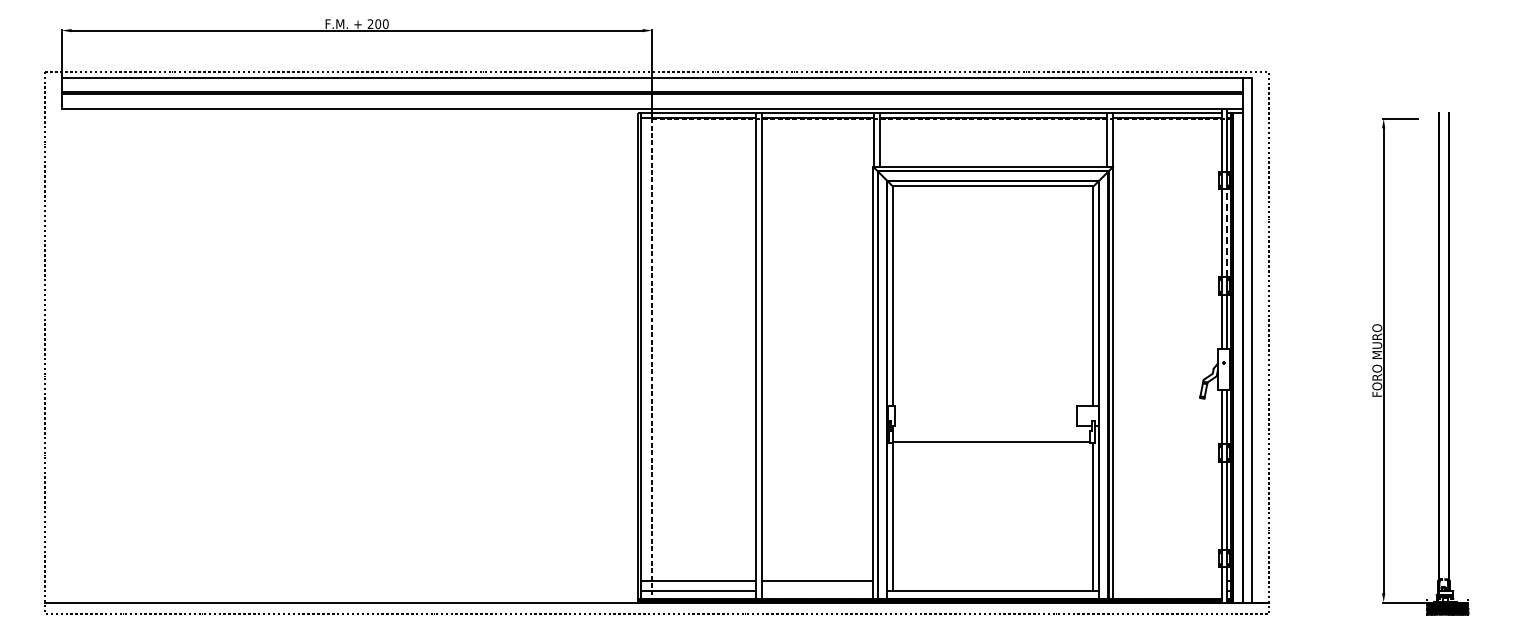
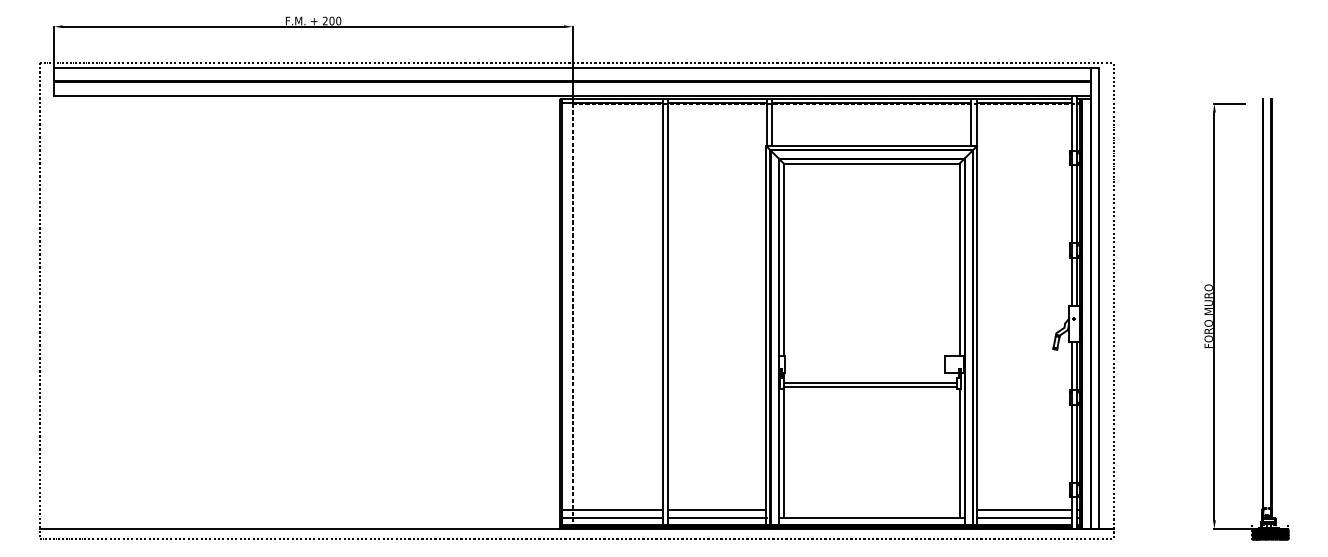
line: (1226, 232) -> (1076, 203), dashed -> solid
line: (991, 436) -> (870, 382), added
line: (1166, 581) -> (1023, 510), added
line: (817, 590) -> (717, 518), added
line: (1166, 590) -> (1023, 518), added

